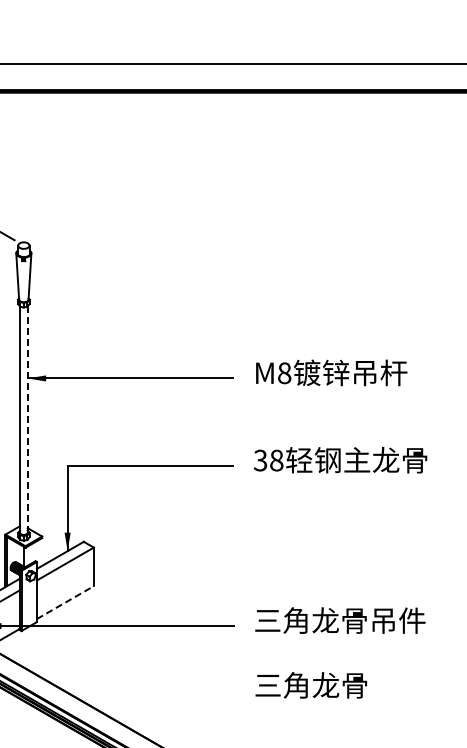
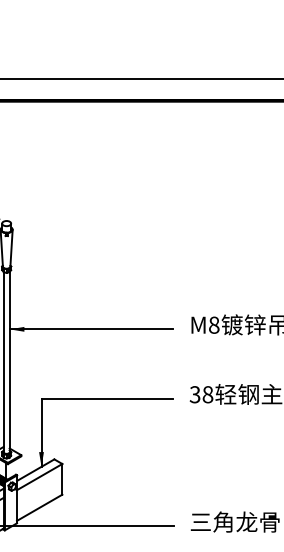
line: (27, 419) -> (9, 362), dashed -> solid
line: (65, 602) -> (39, 507), dashed -> solid

